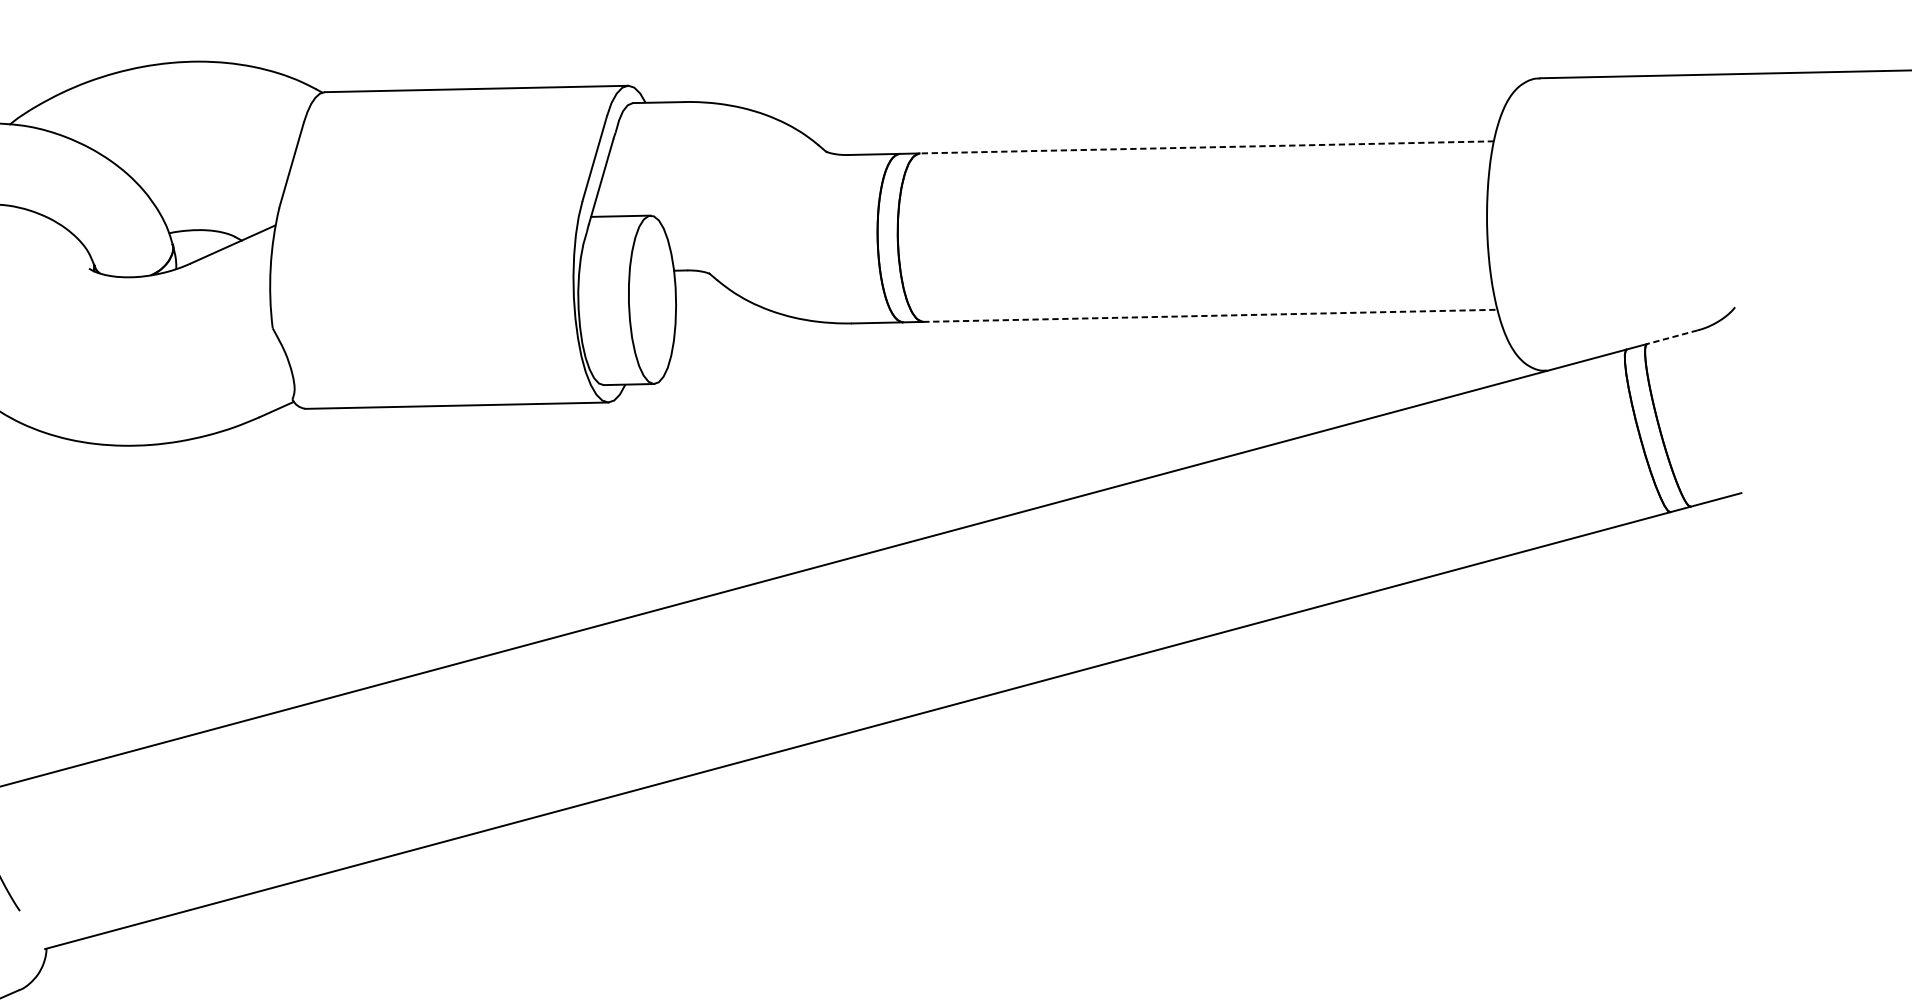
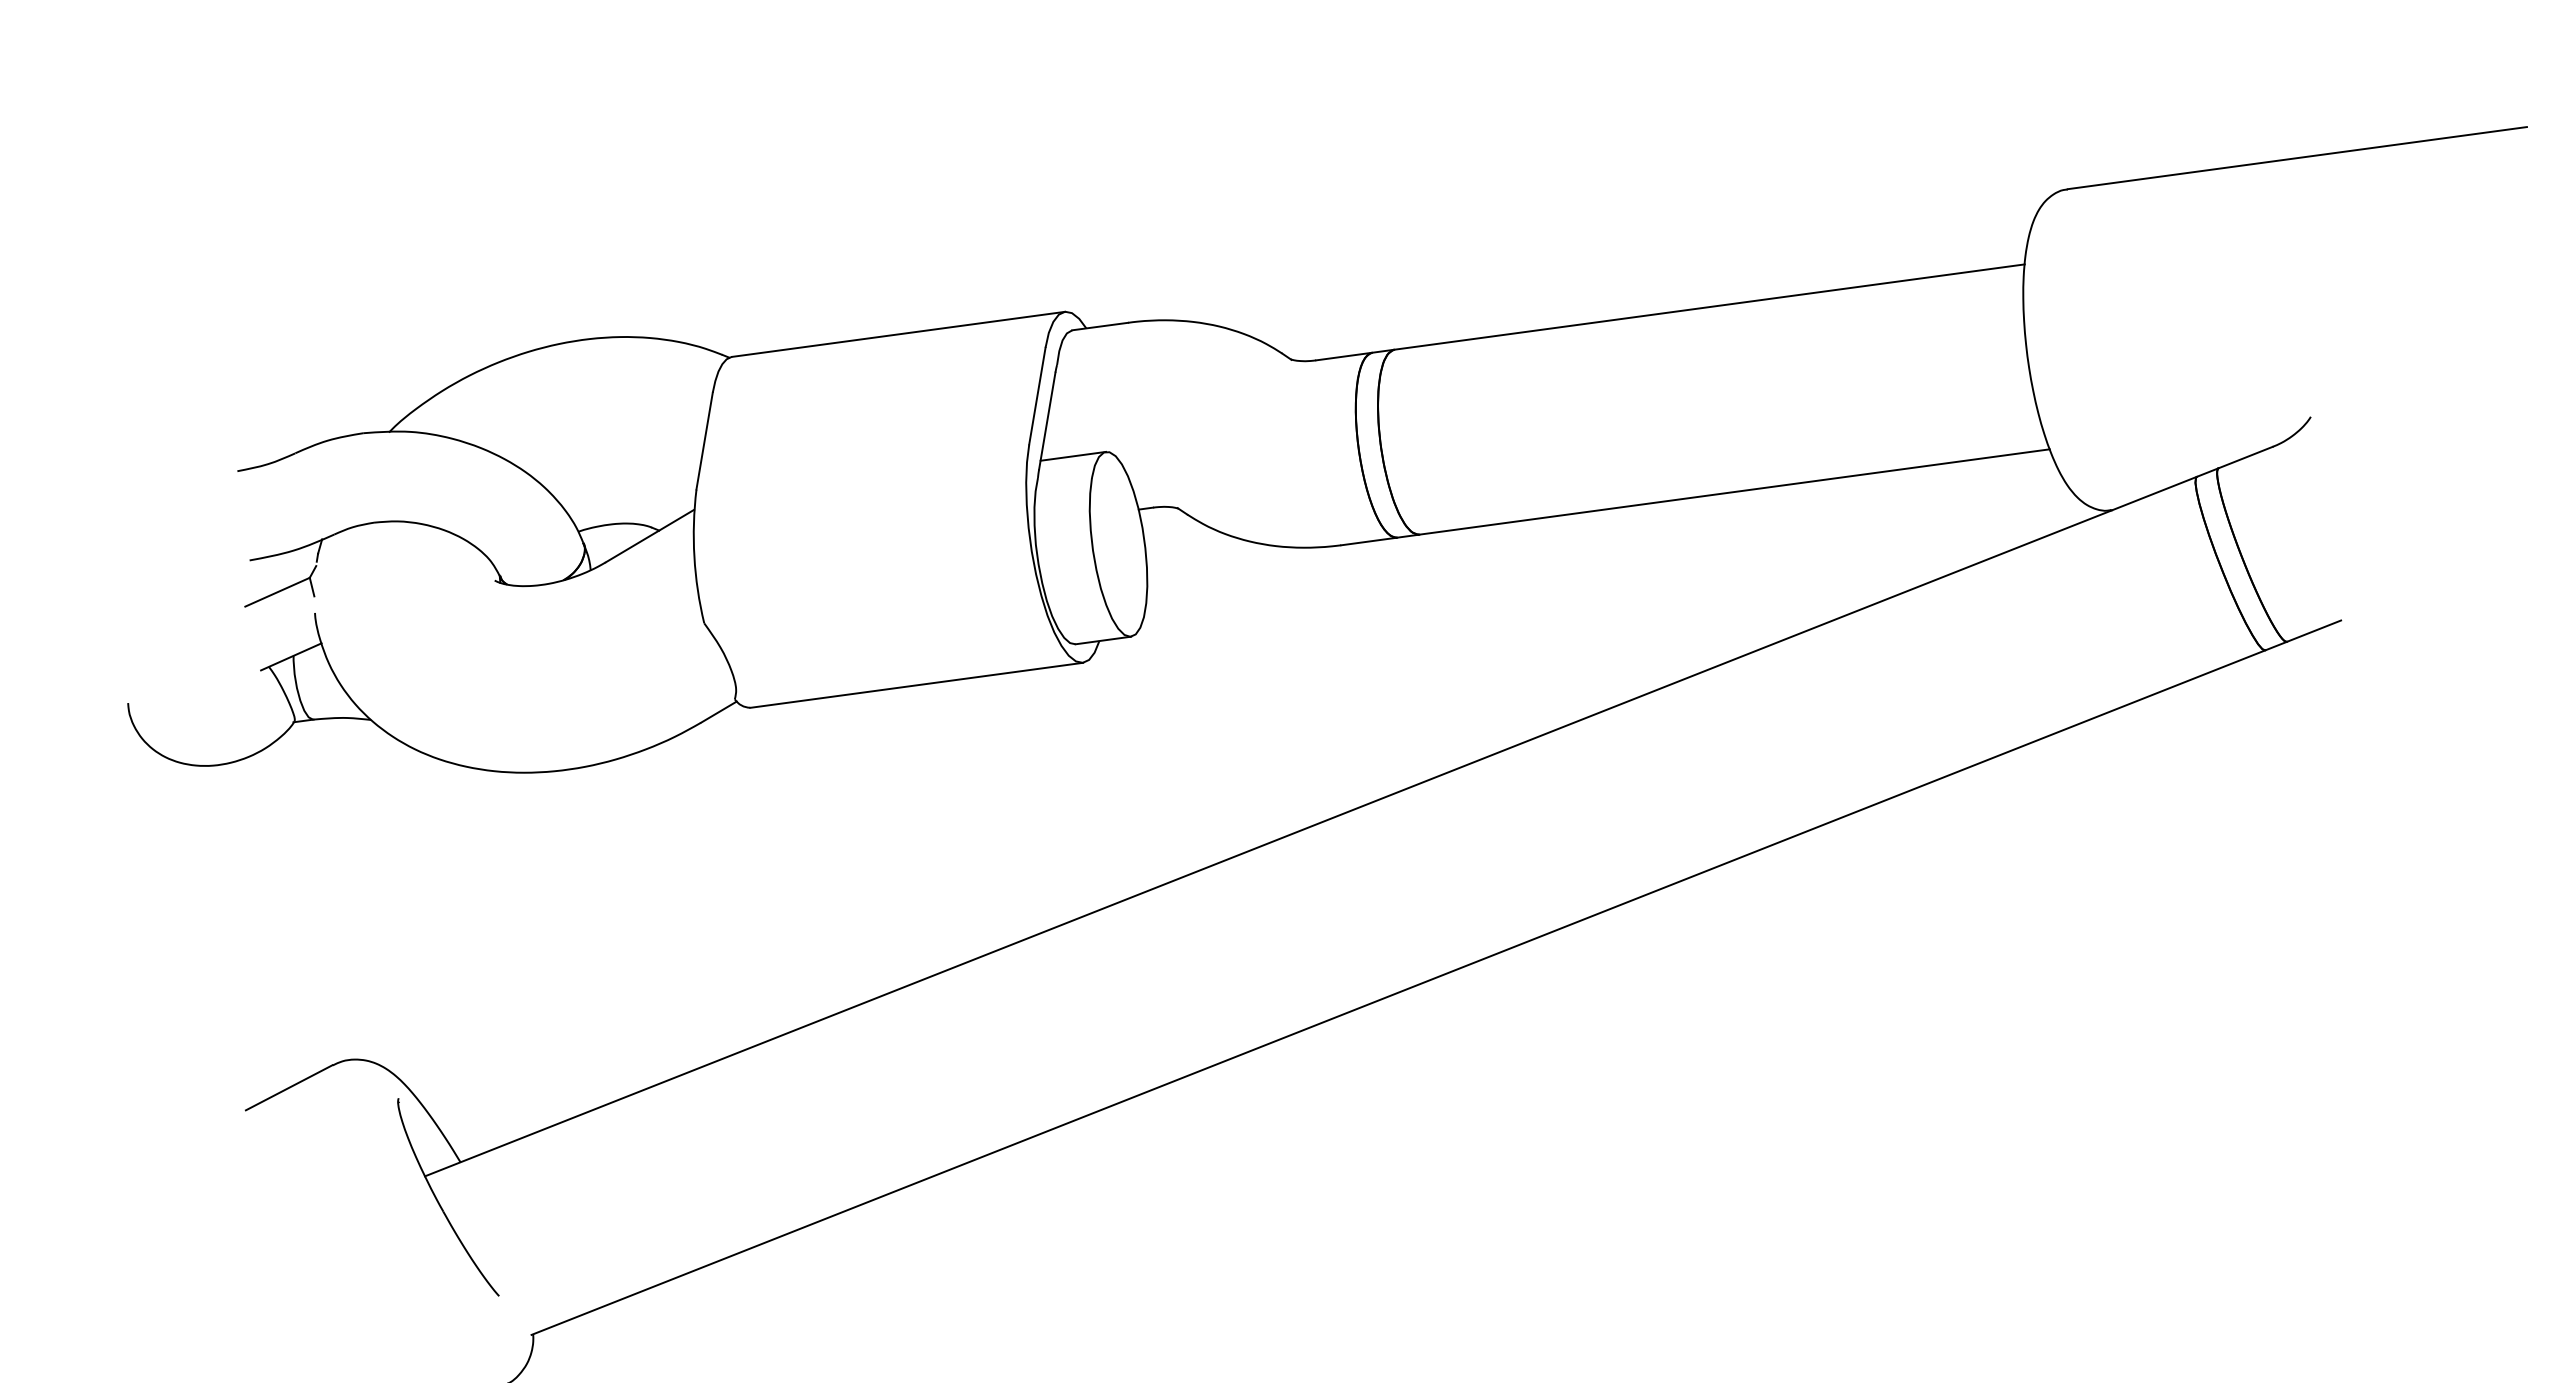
line: (1205, 147) -> (1708, 307), dashed -> solid
line: (1210, 315) -> (1734, 491), dashed -> solid
line: (1672, 337) -> (2245, 457), dashed -> solid

